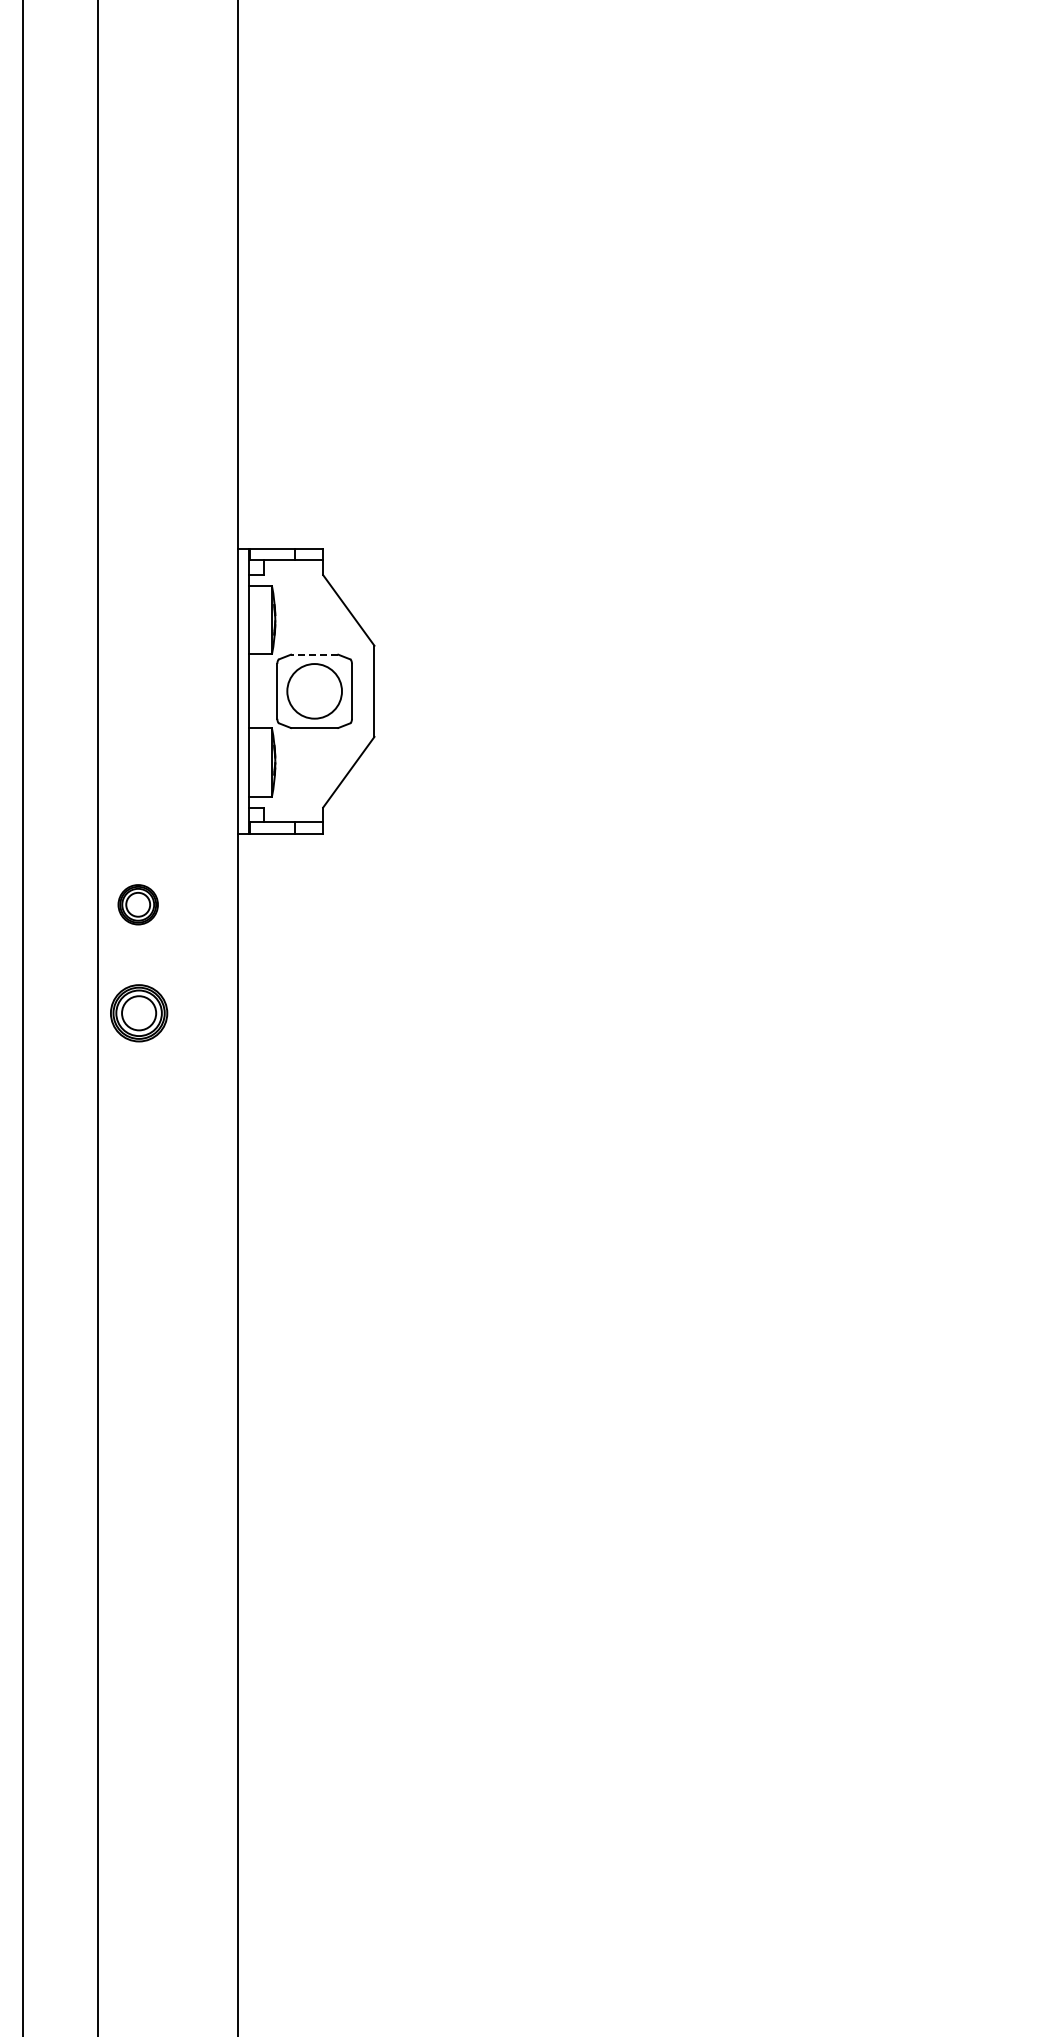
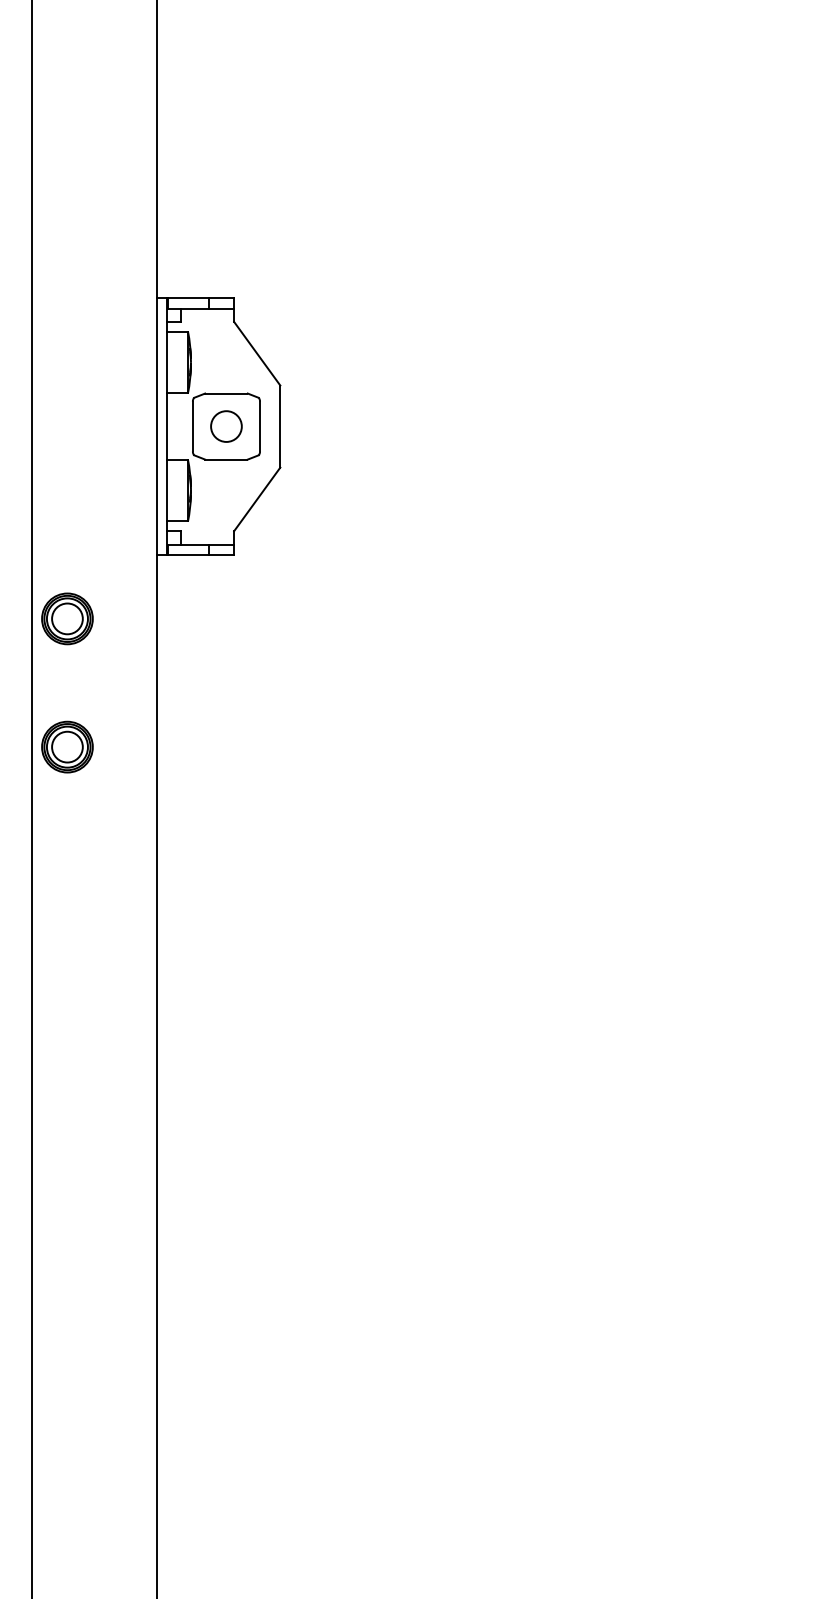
line: (314, 654) -> (226, 393), dashed -> solid
circle: (314, 691) -> (226, 426), size x0.62
part: (138, 904) -> (67, 618), size x1.43
part: (139, 1013) -> (67, 747), moved

